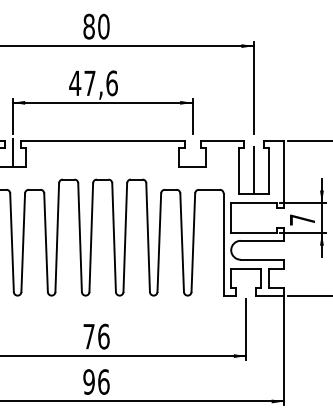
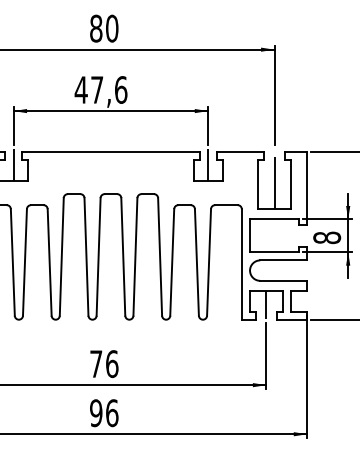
line: (192, 152) -> (208, 164), added
text: (302, 219) -> (327, 237), 7 -> 8
line: (246, 282) -> (266, 305), added

